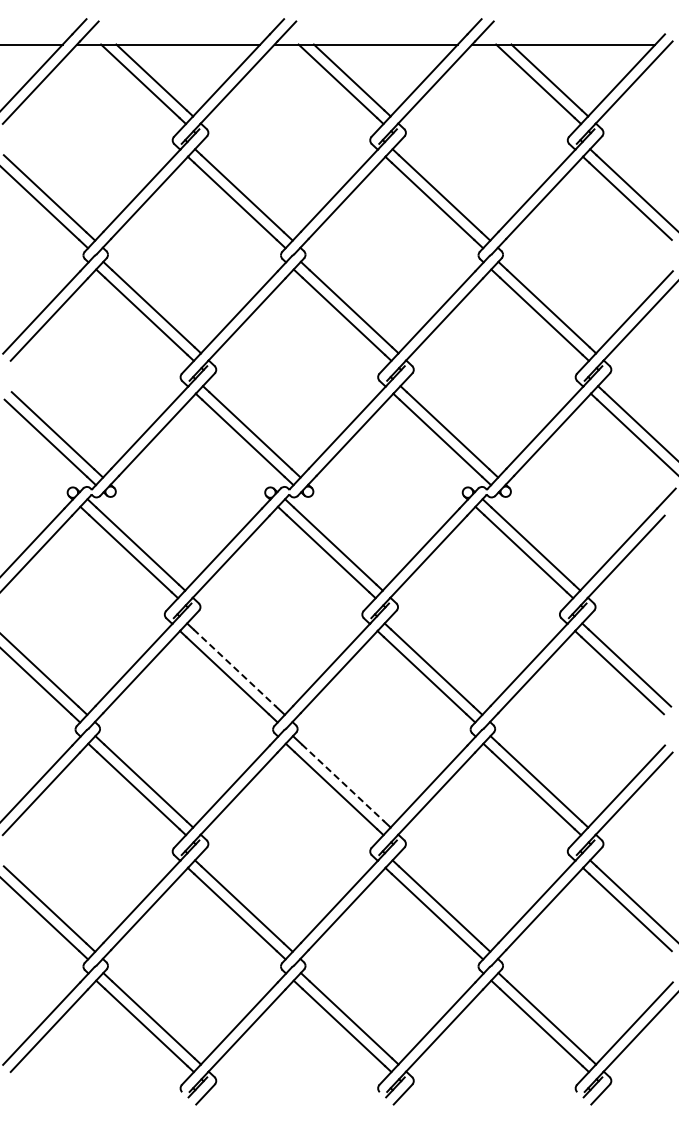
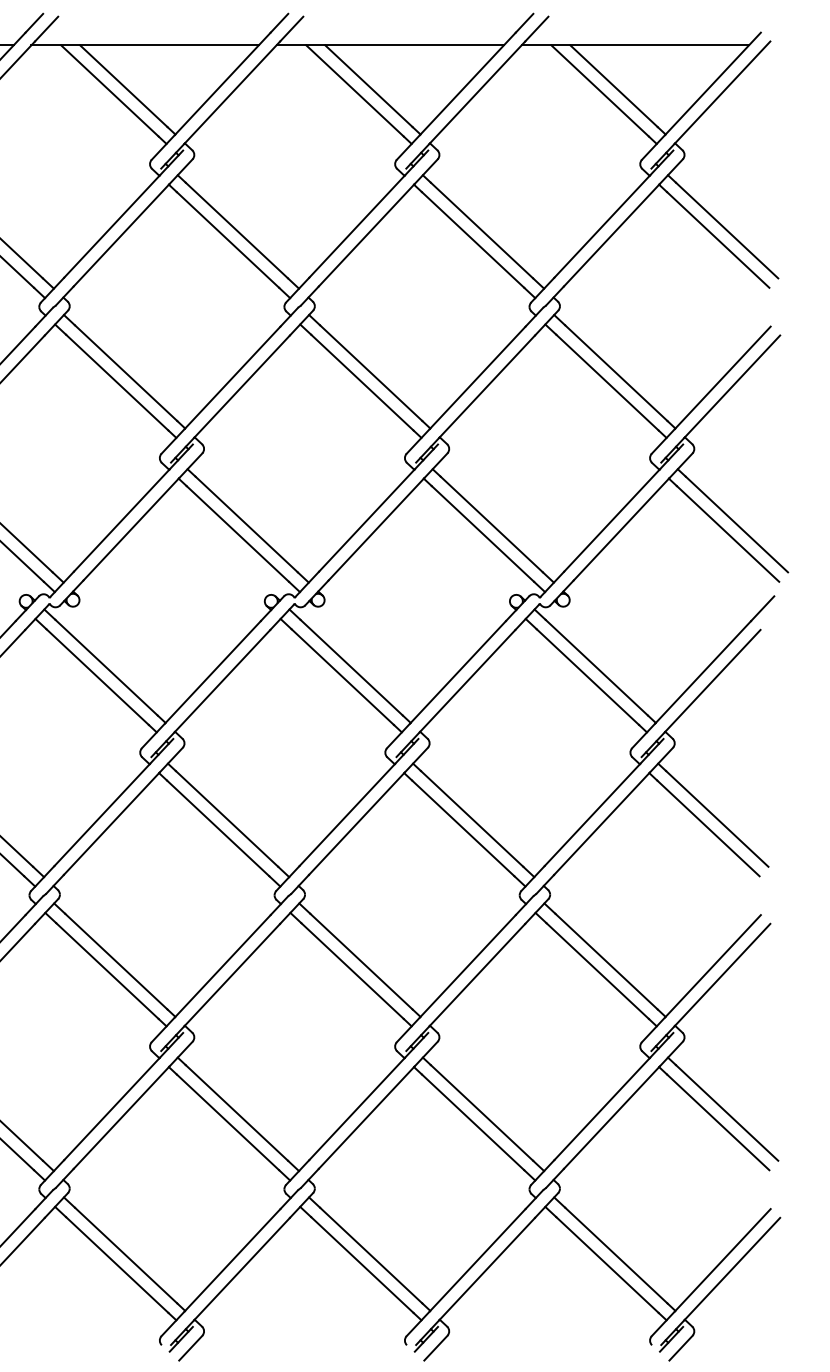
line: (235, 668) -> (227, 819), dashed -> solid
line: (343, 783) -> (361, 962), dashed -> solid

